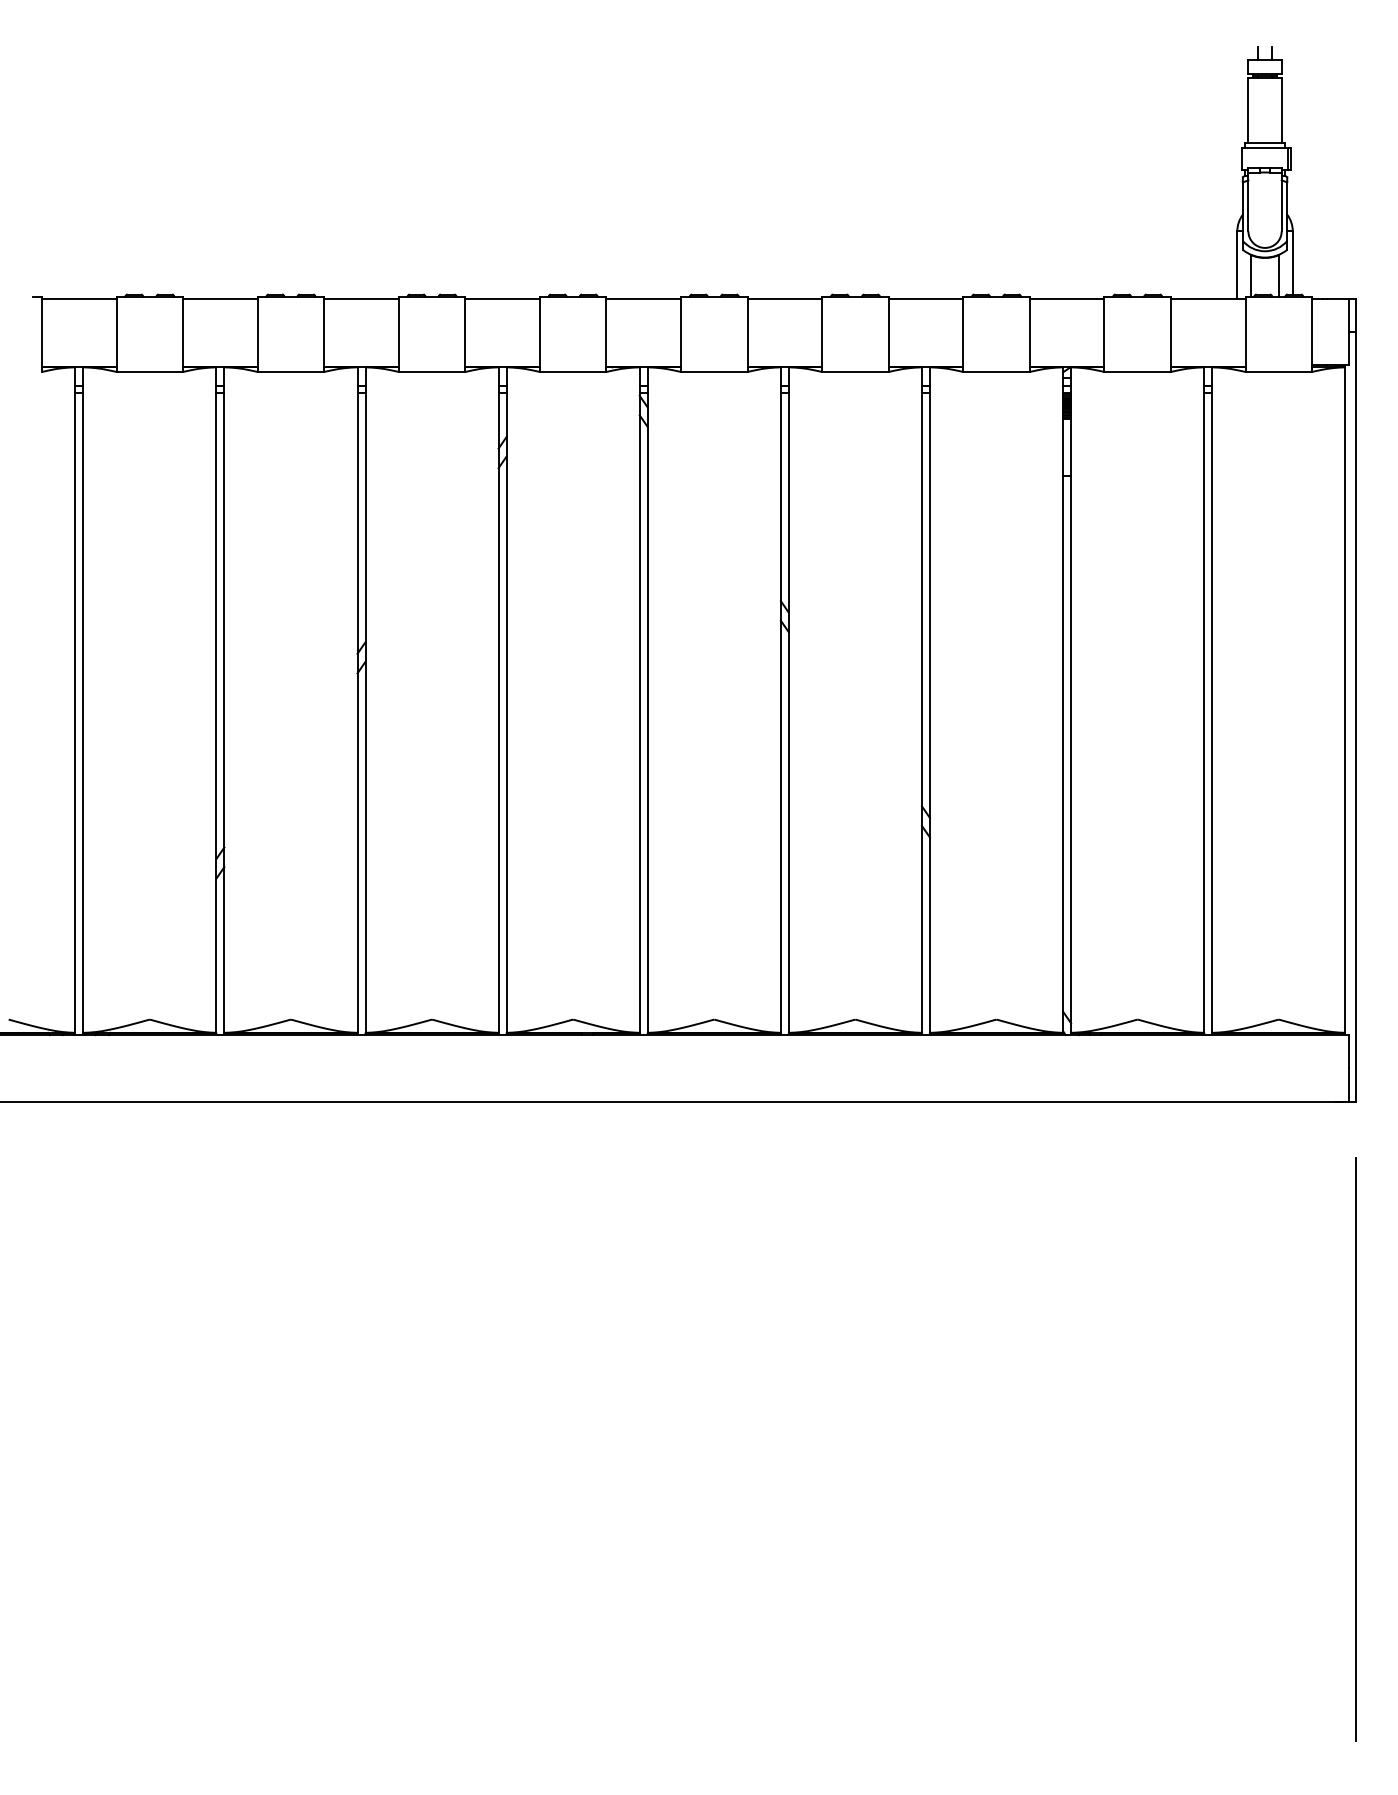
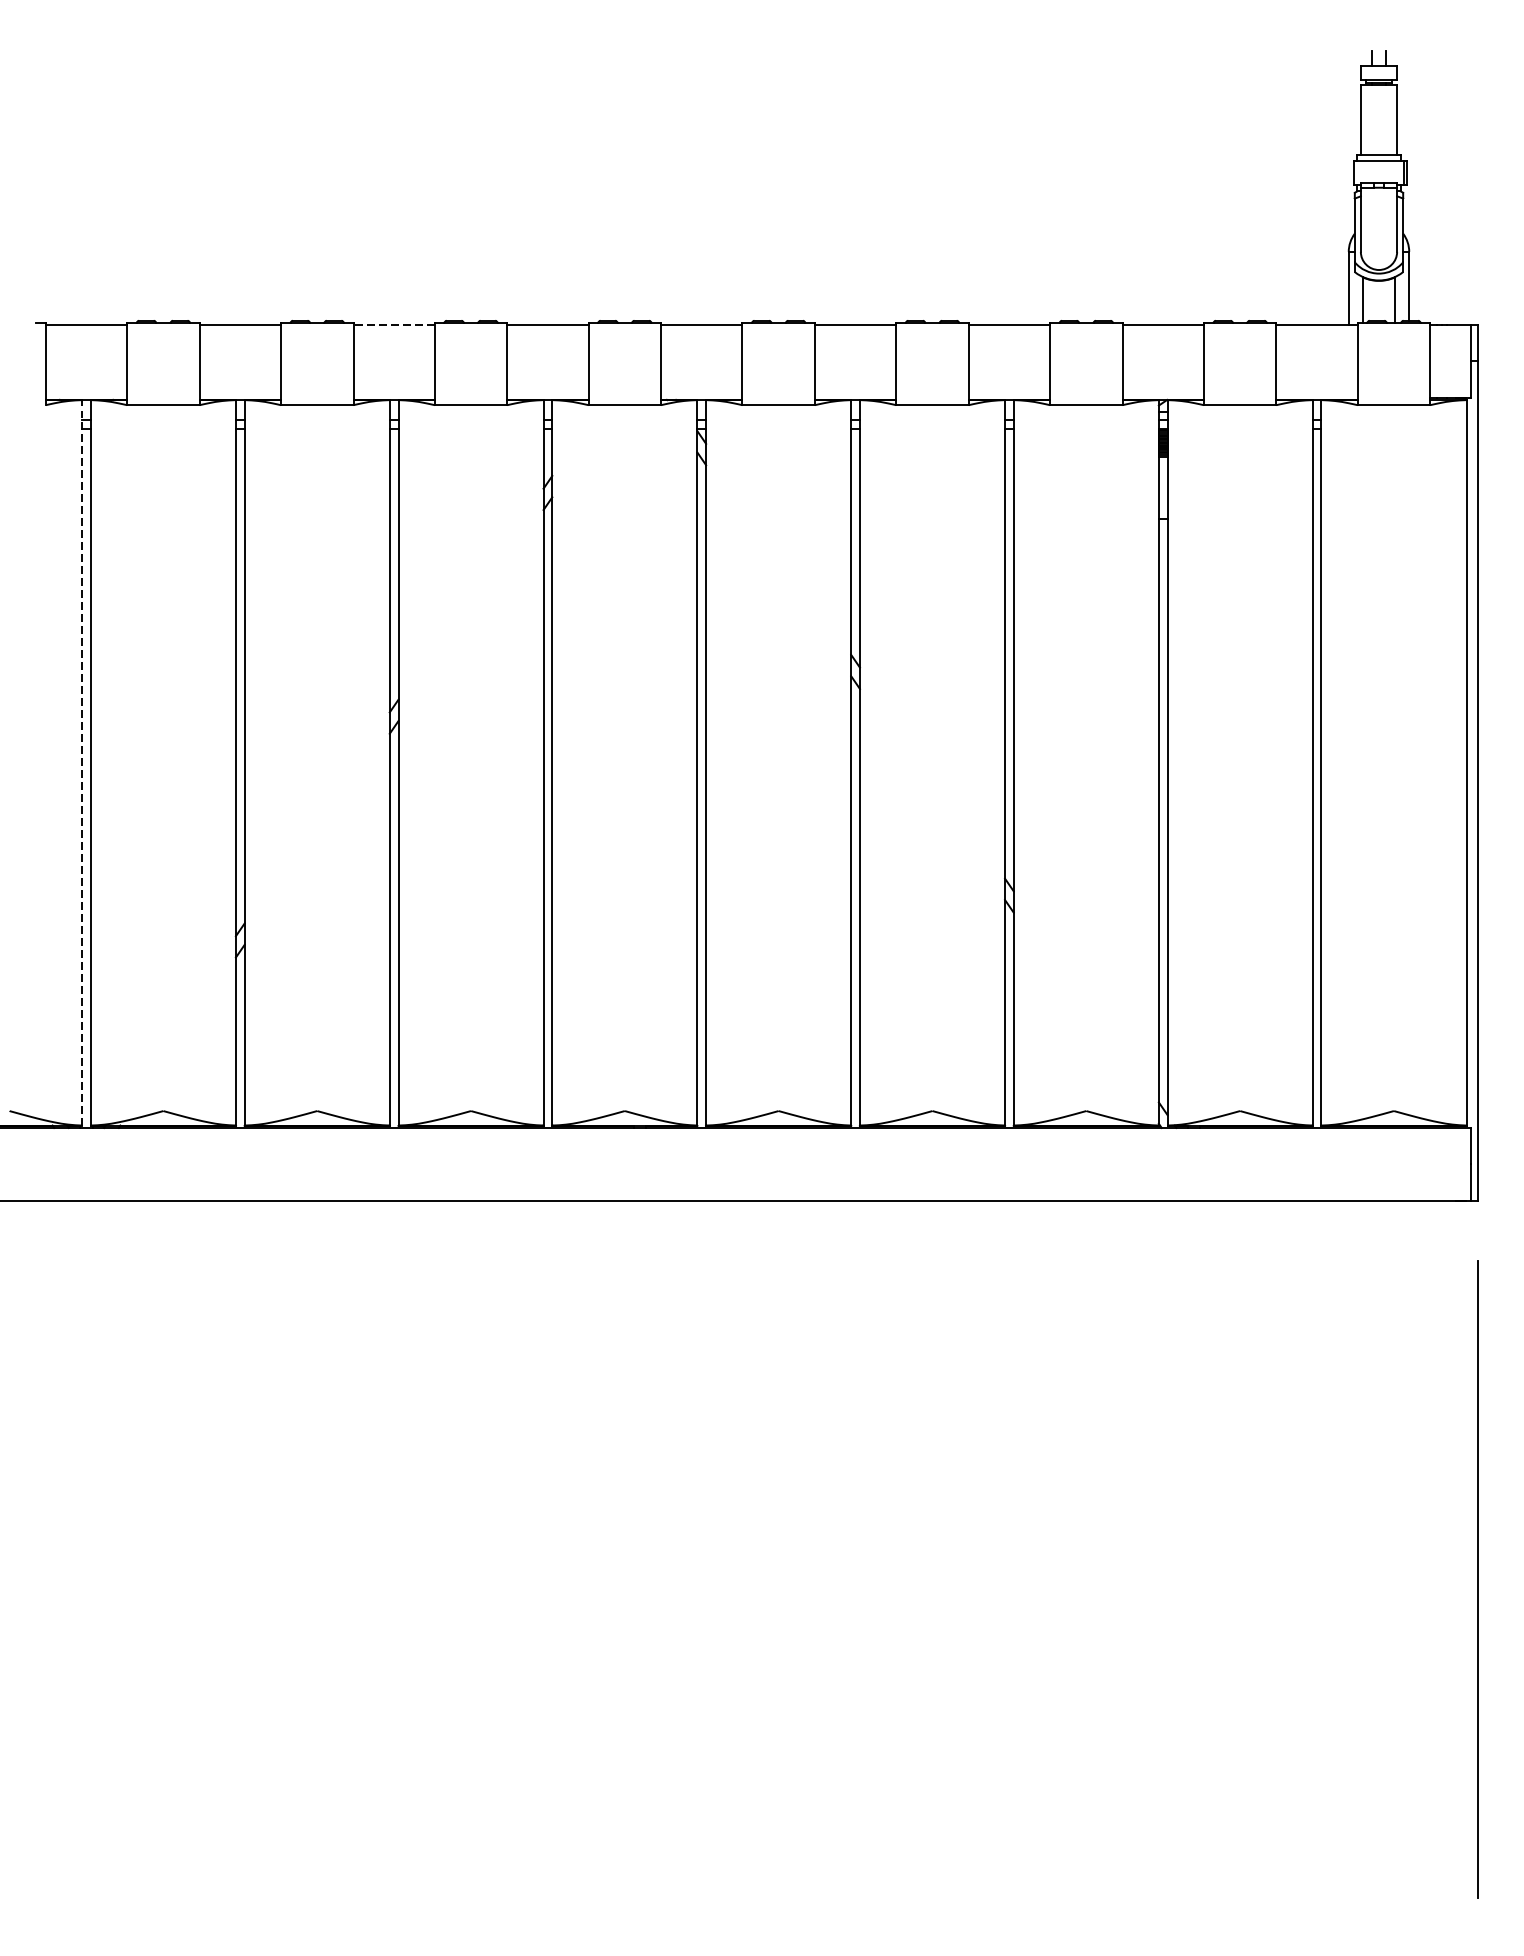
line: (361, 298) -> (394, 325), solid -> dashed
line: (75, 700) -> (82, 763), solid -> dashed

